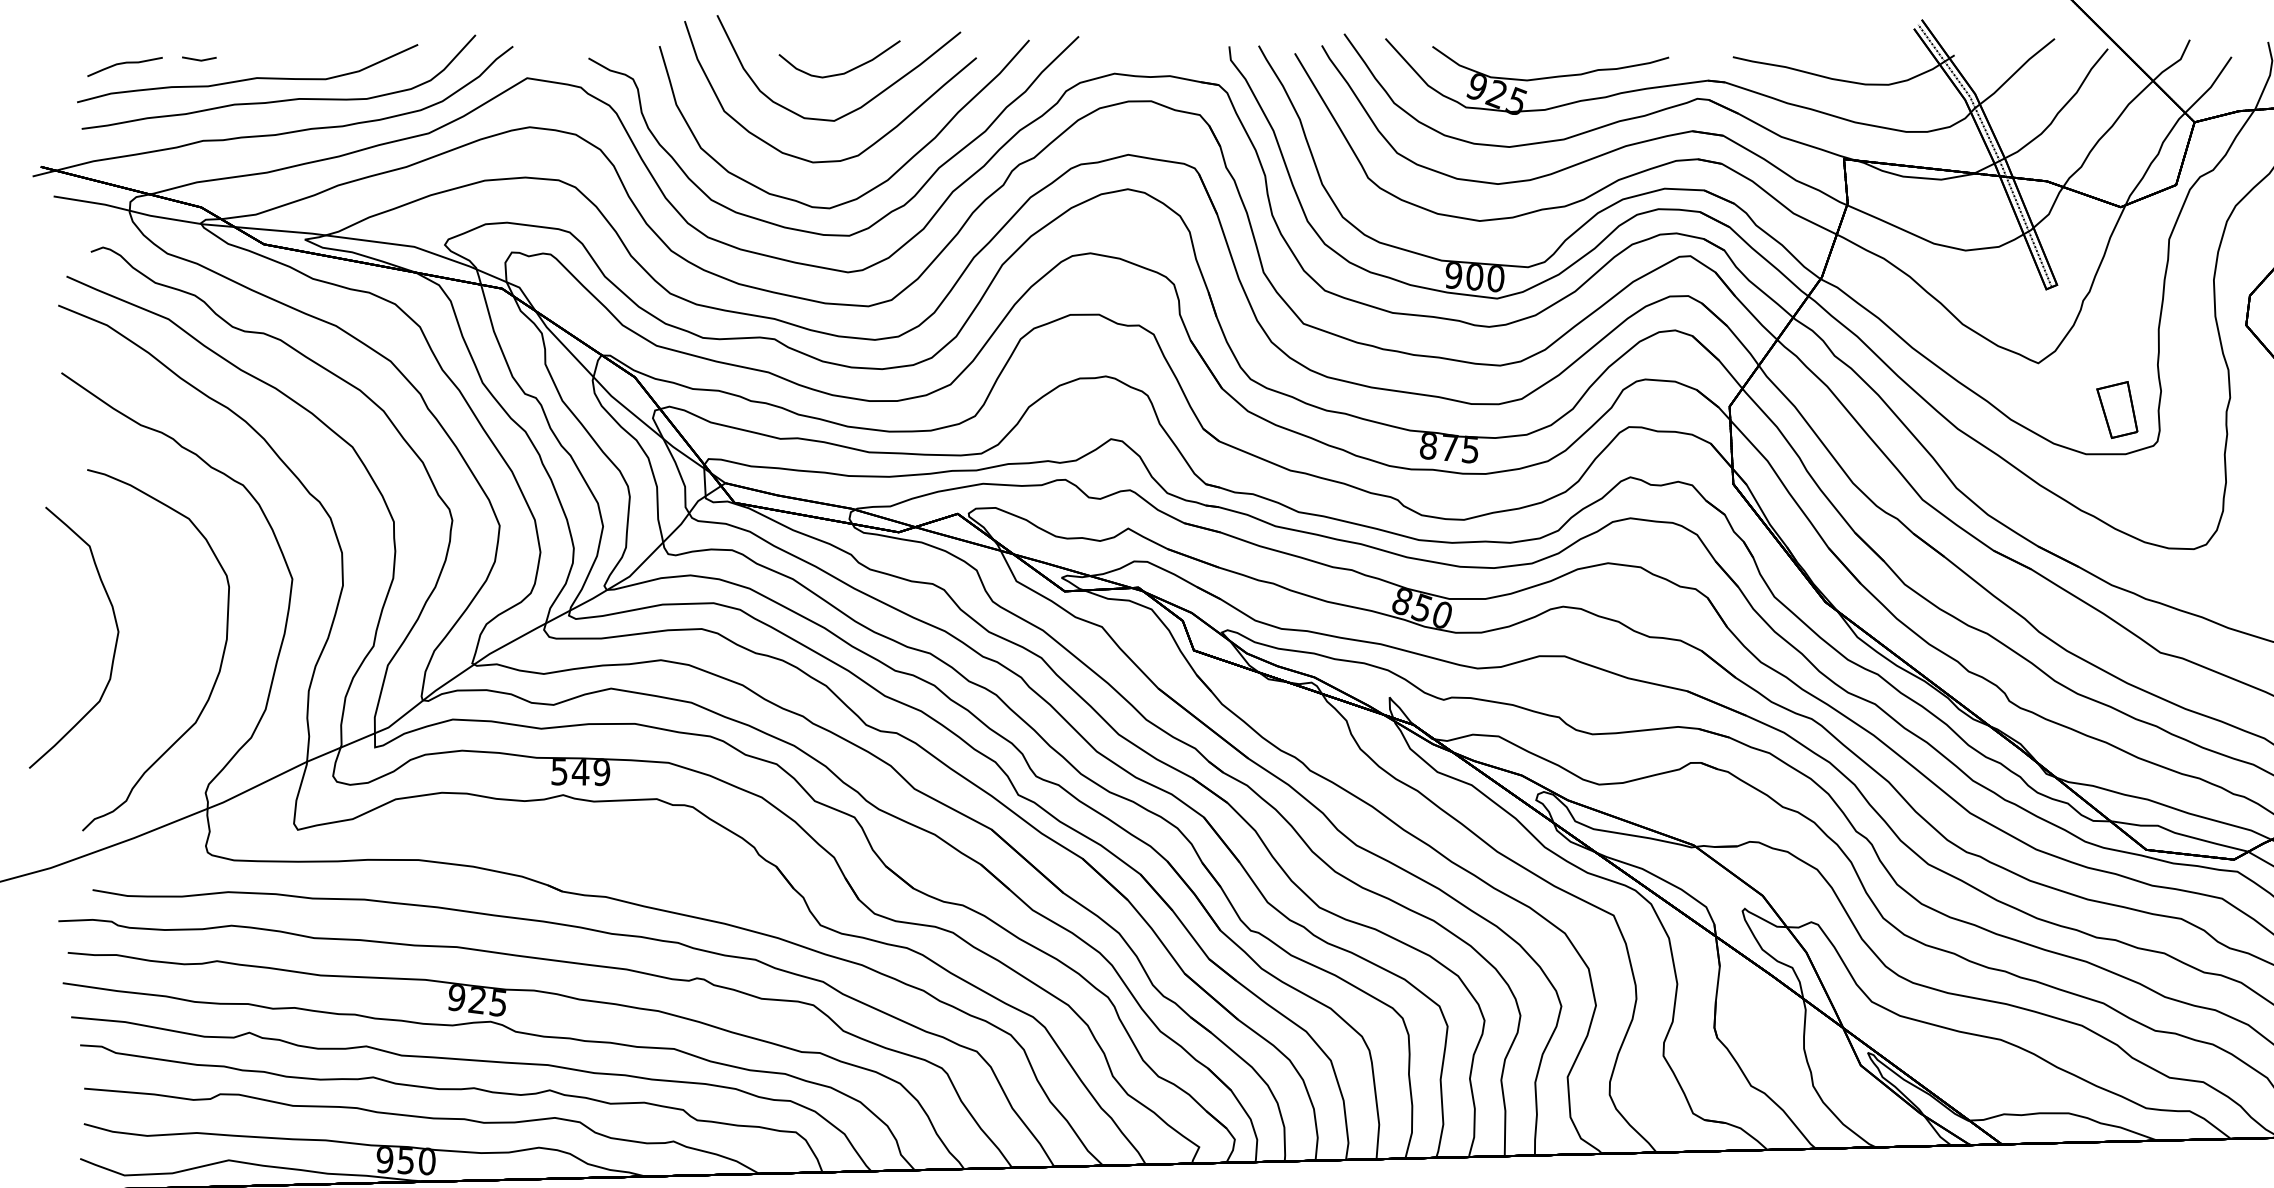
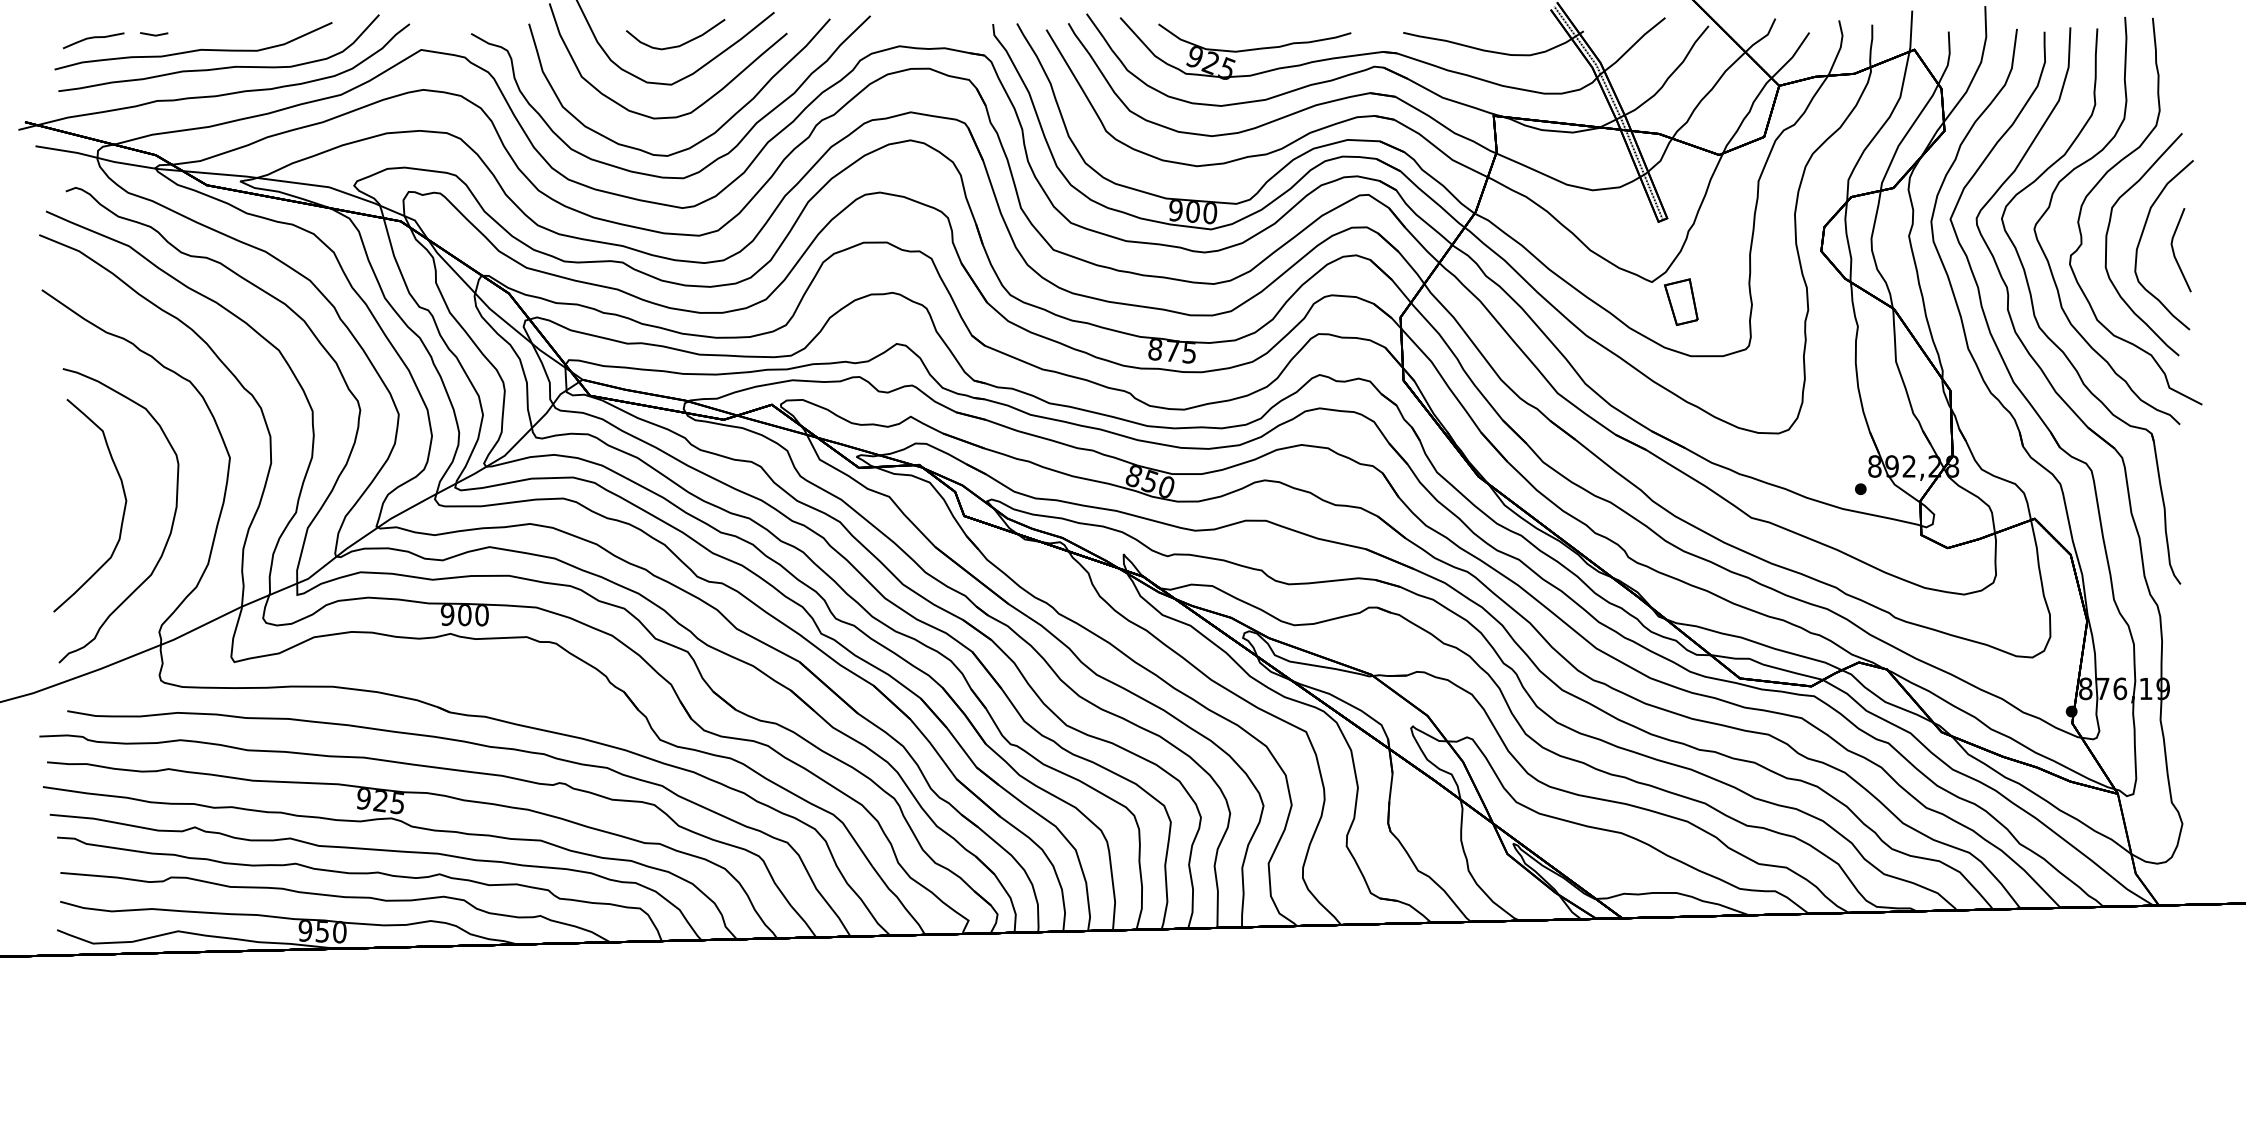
part: (2117, 409) -> (1681, 301), moved
part: (115, 642) -> (123, 509), moved
text: (580, 772) -> (464, 615), 549 -> 900

